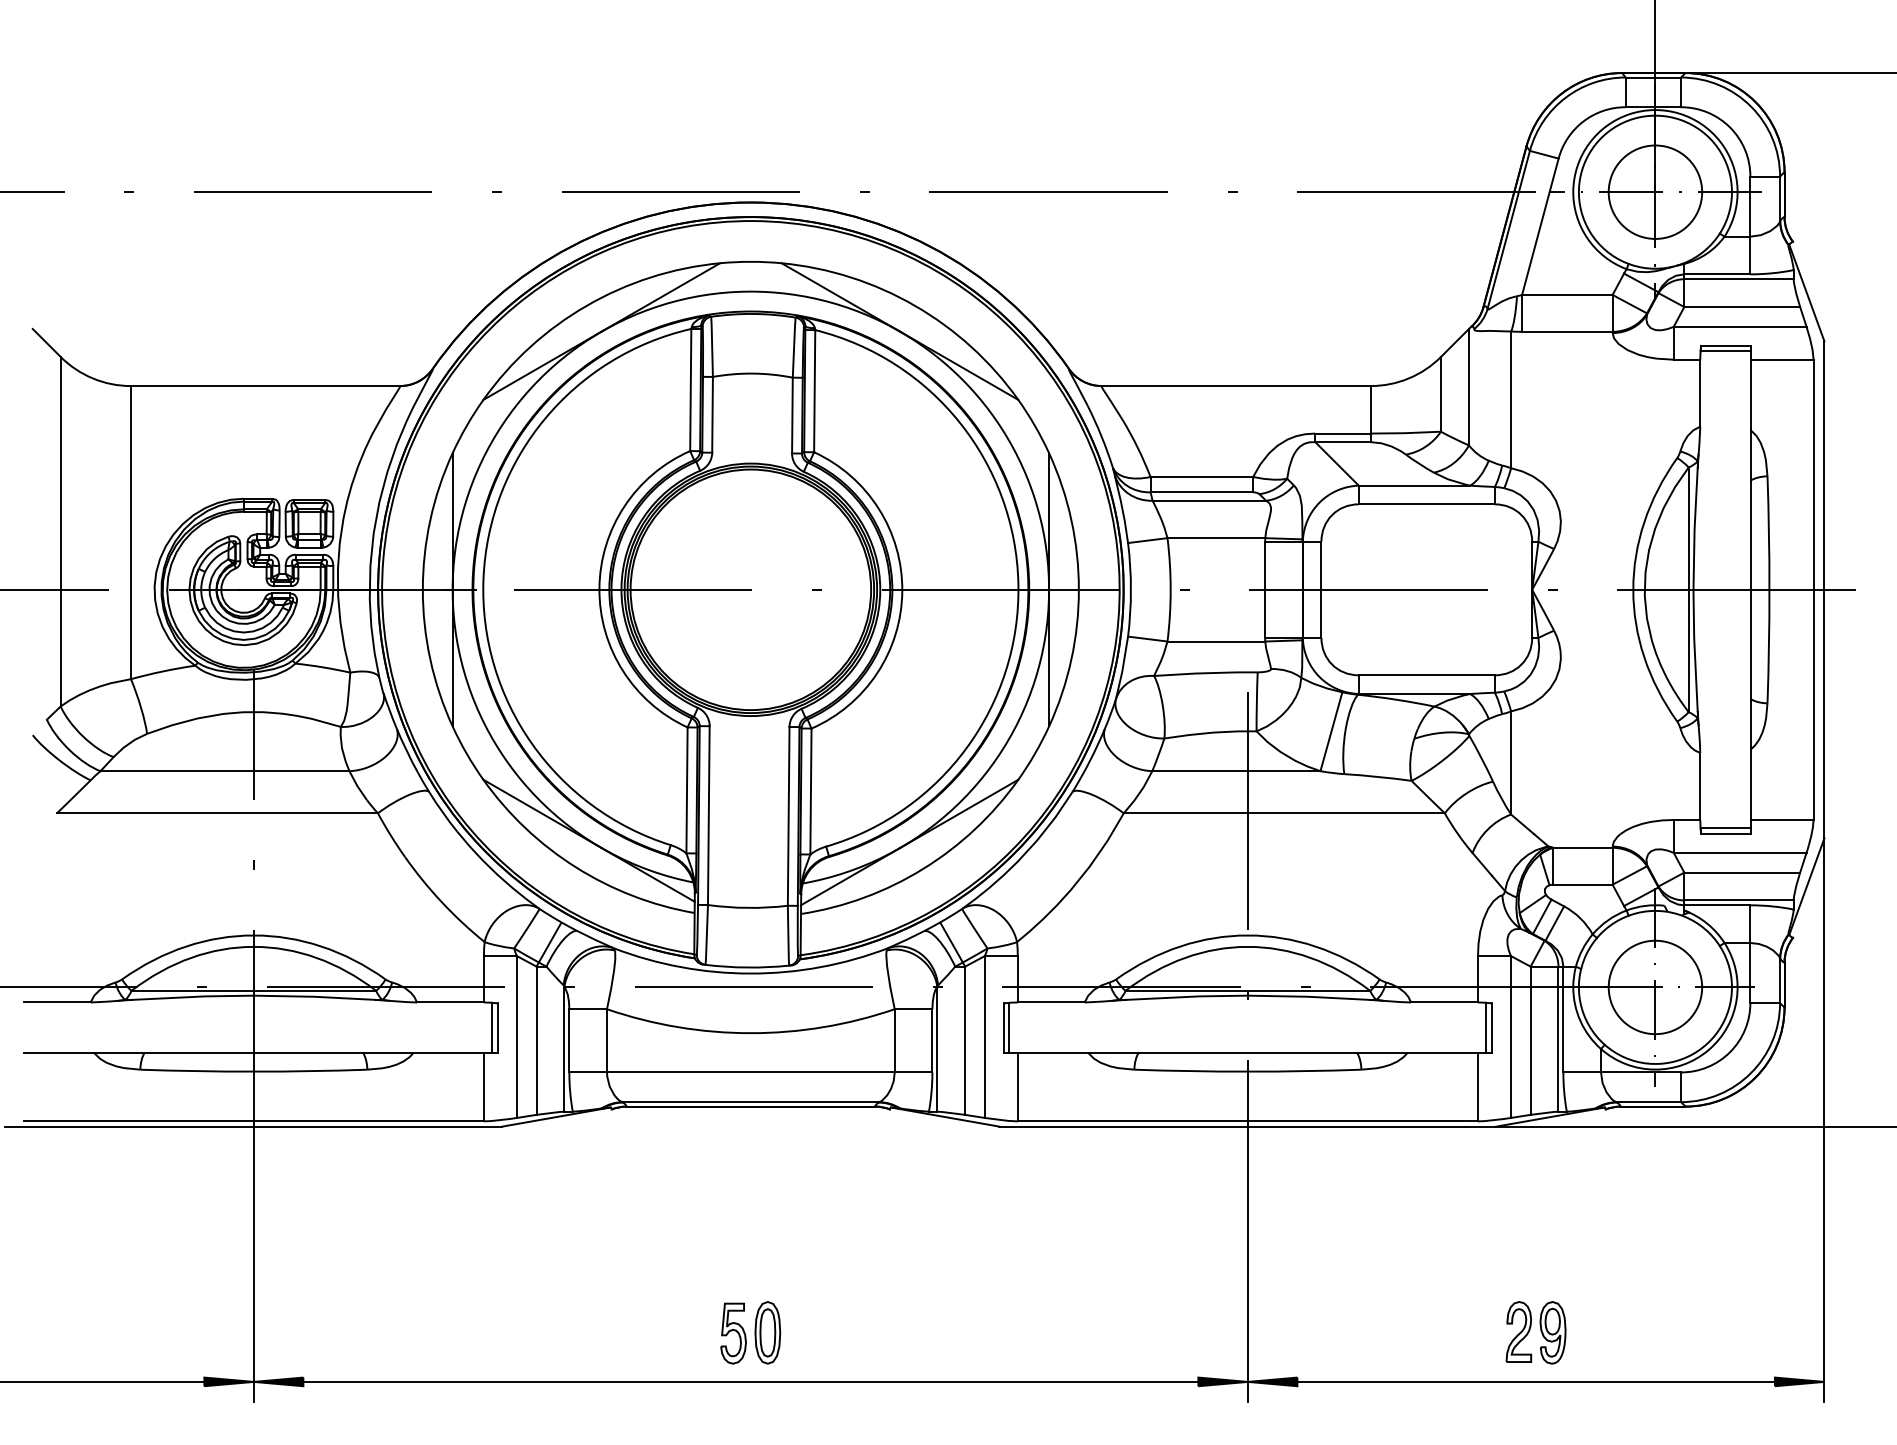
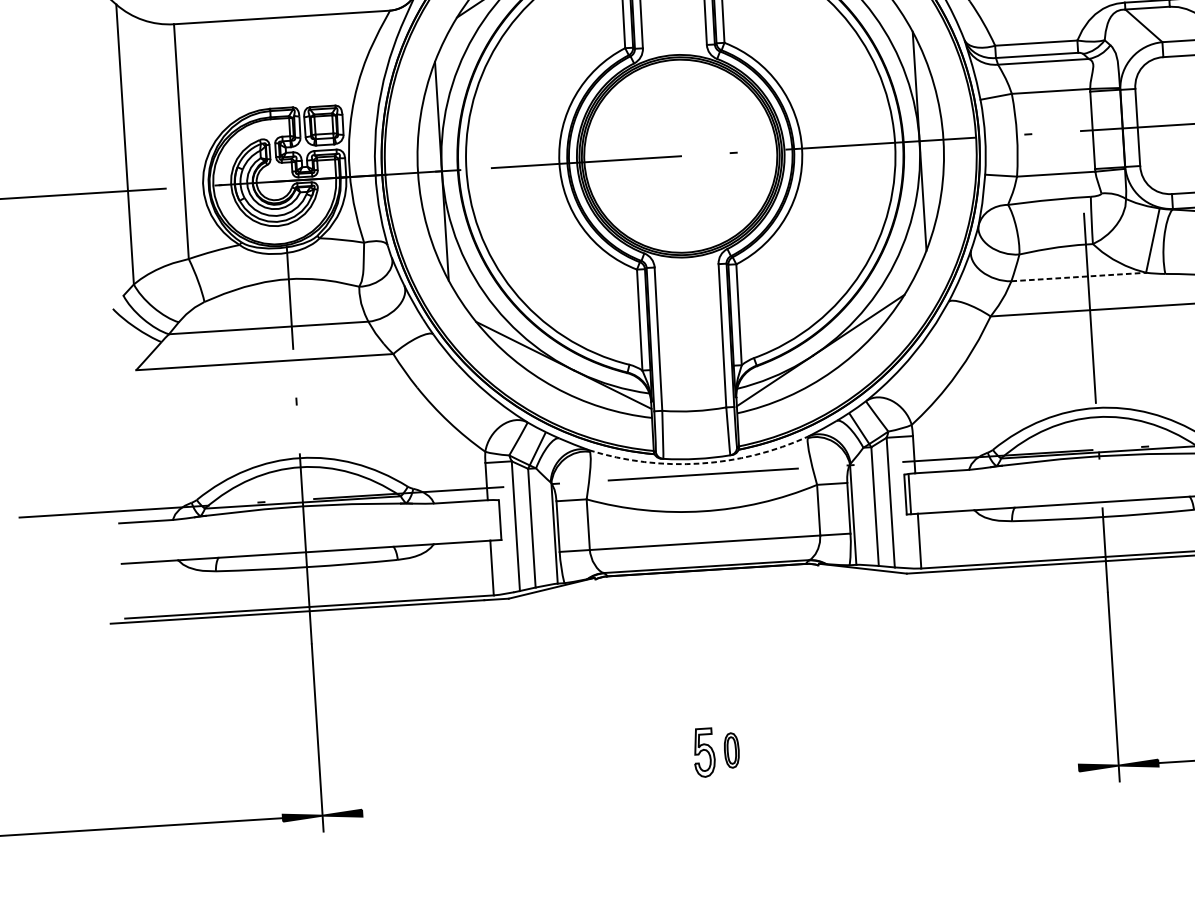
line: (1236, 771) -> (1078, 277), solid -> dashed
arc: (750, 973) -> (699, 463), solid -> dashed
line: (492, 1027) -> (495, 519), removed
part: (767, 1332) -> (731, 750), size x0.7
line: (750, 1381) -> (720, 790), removed

